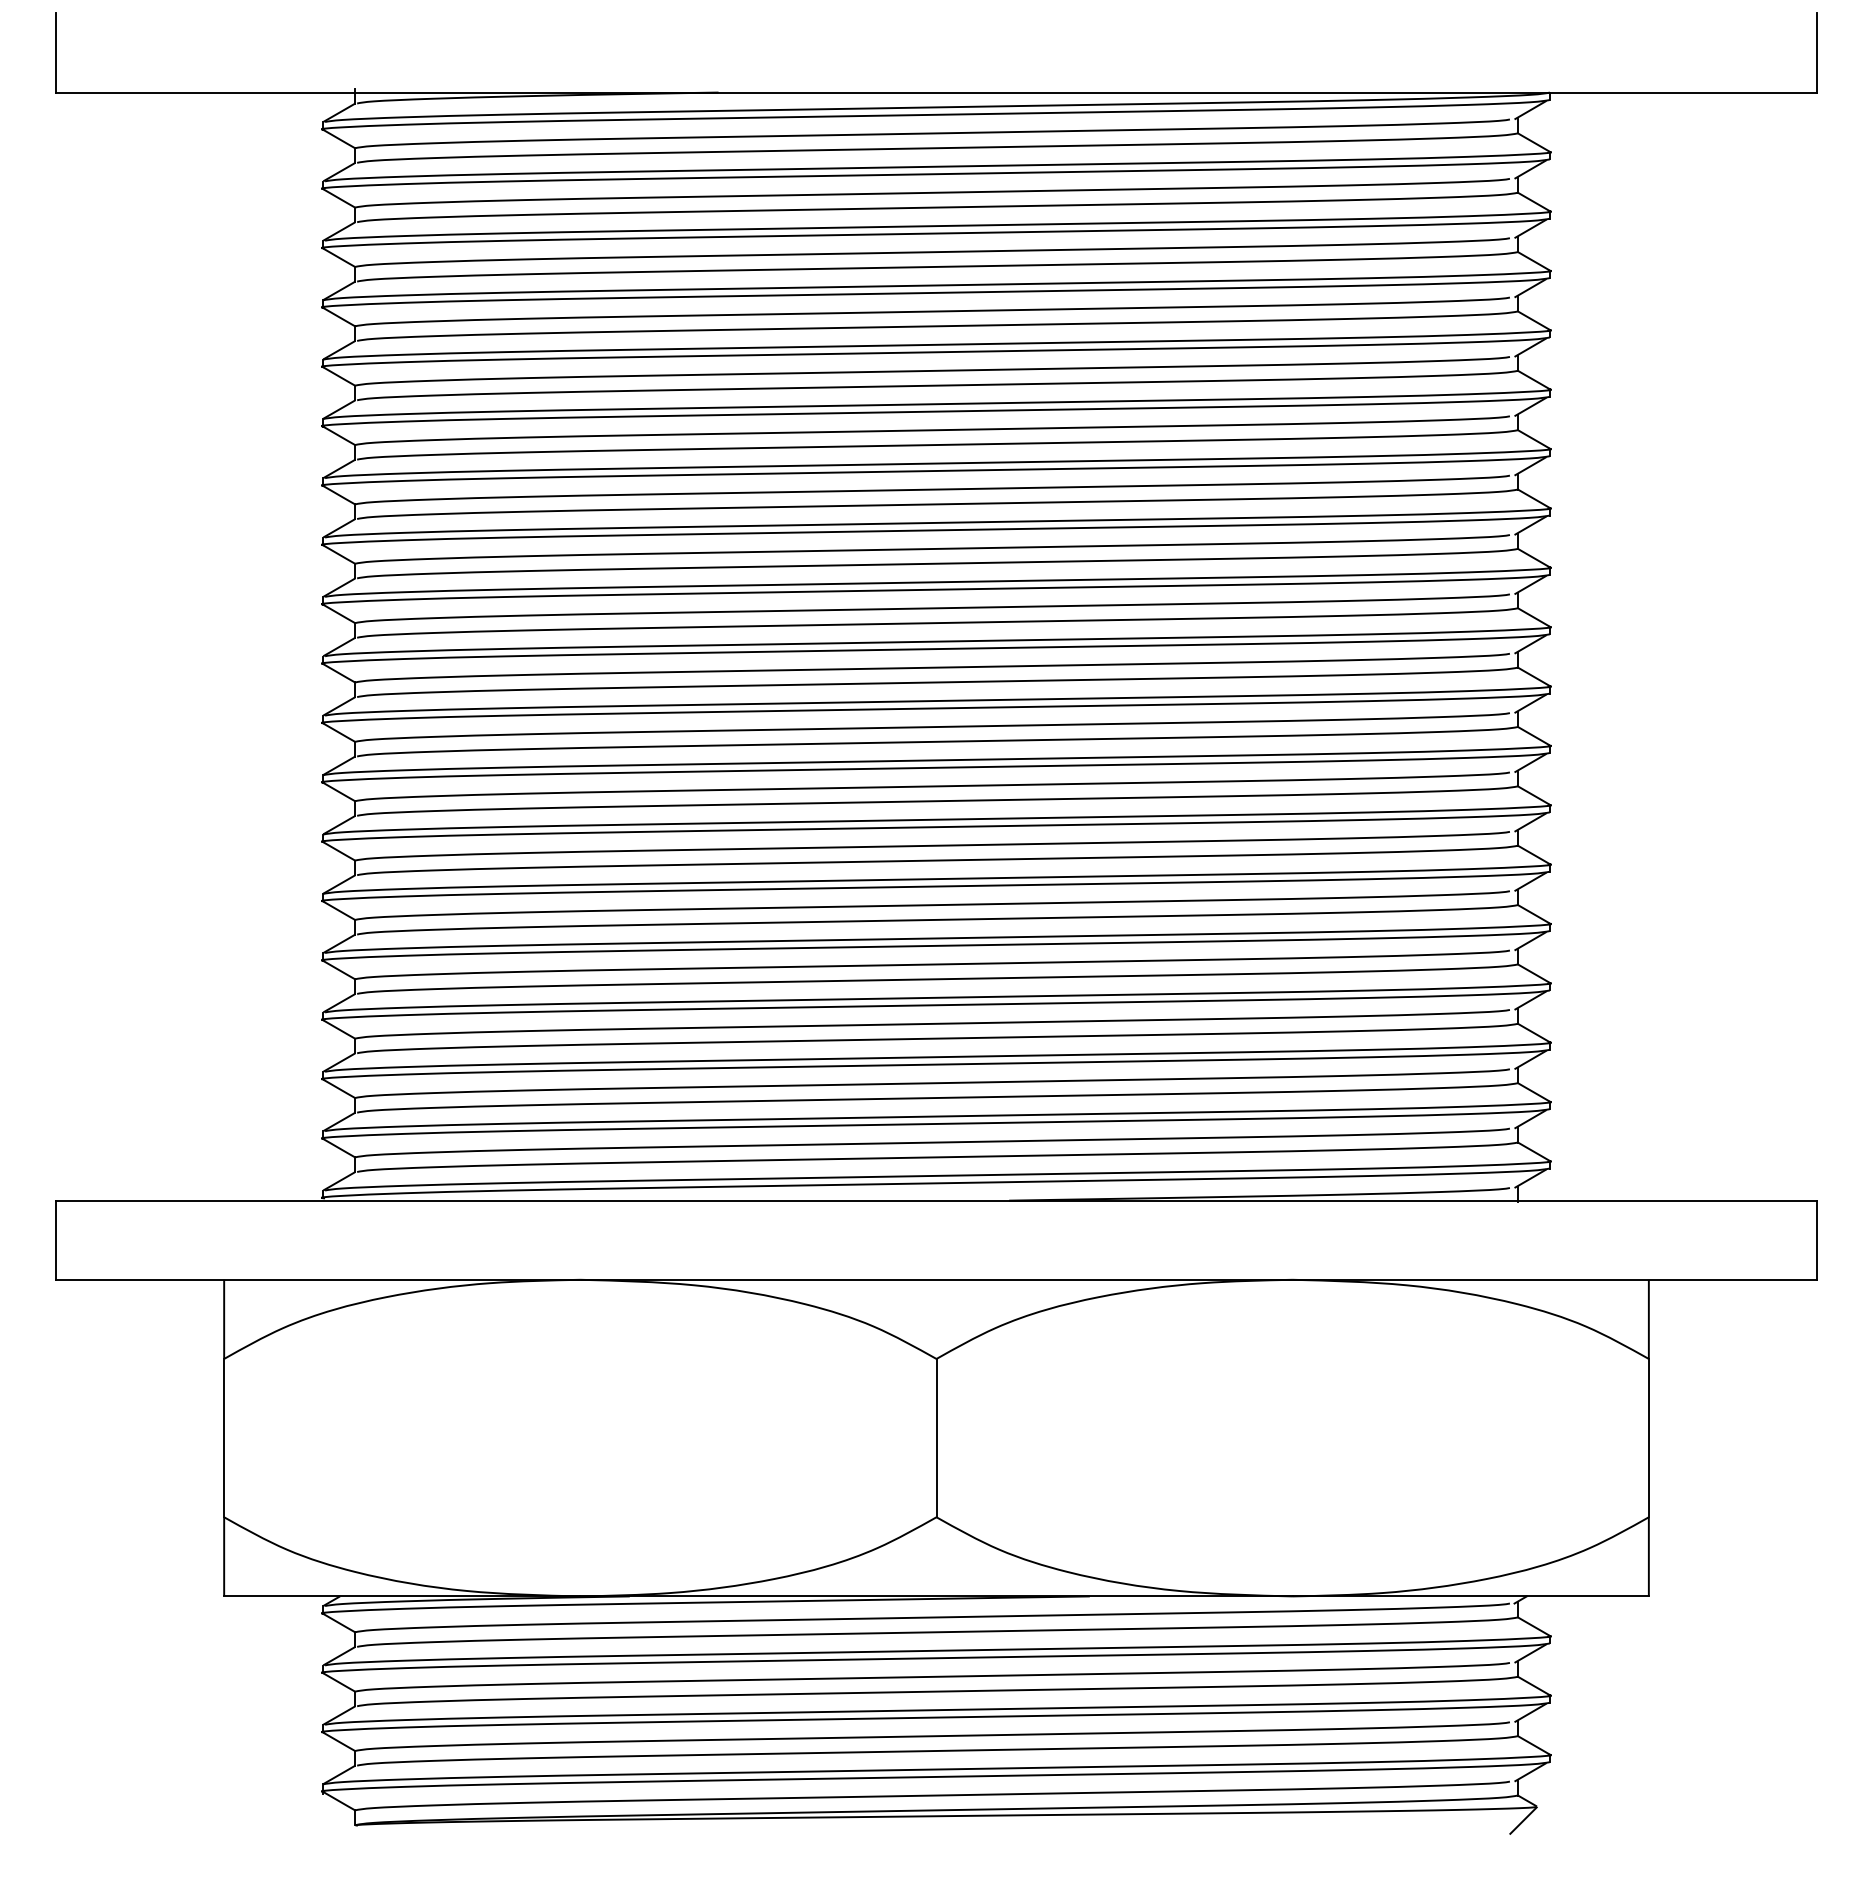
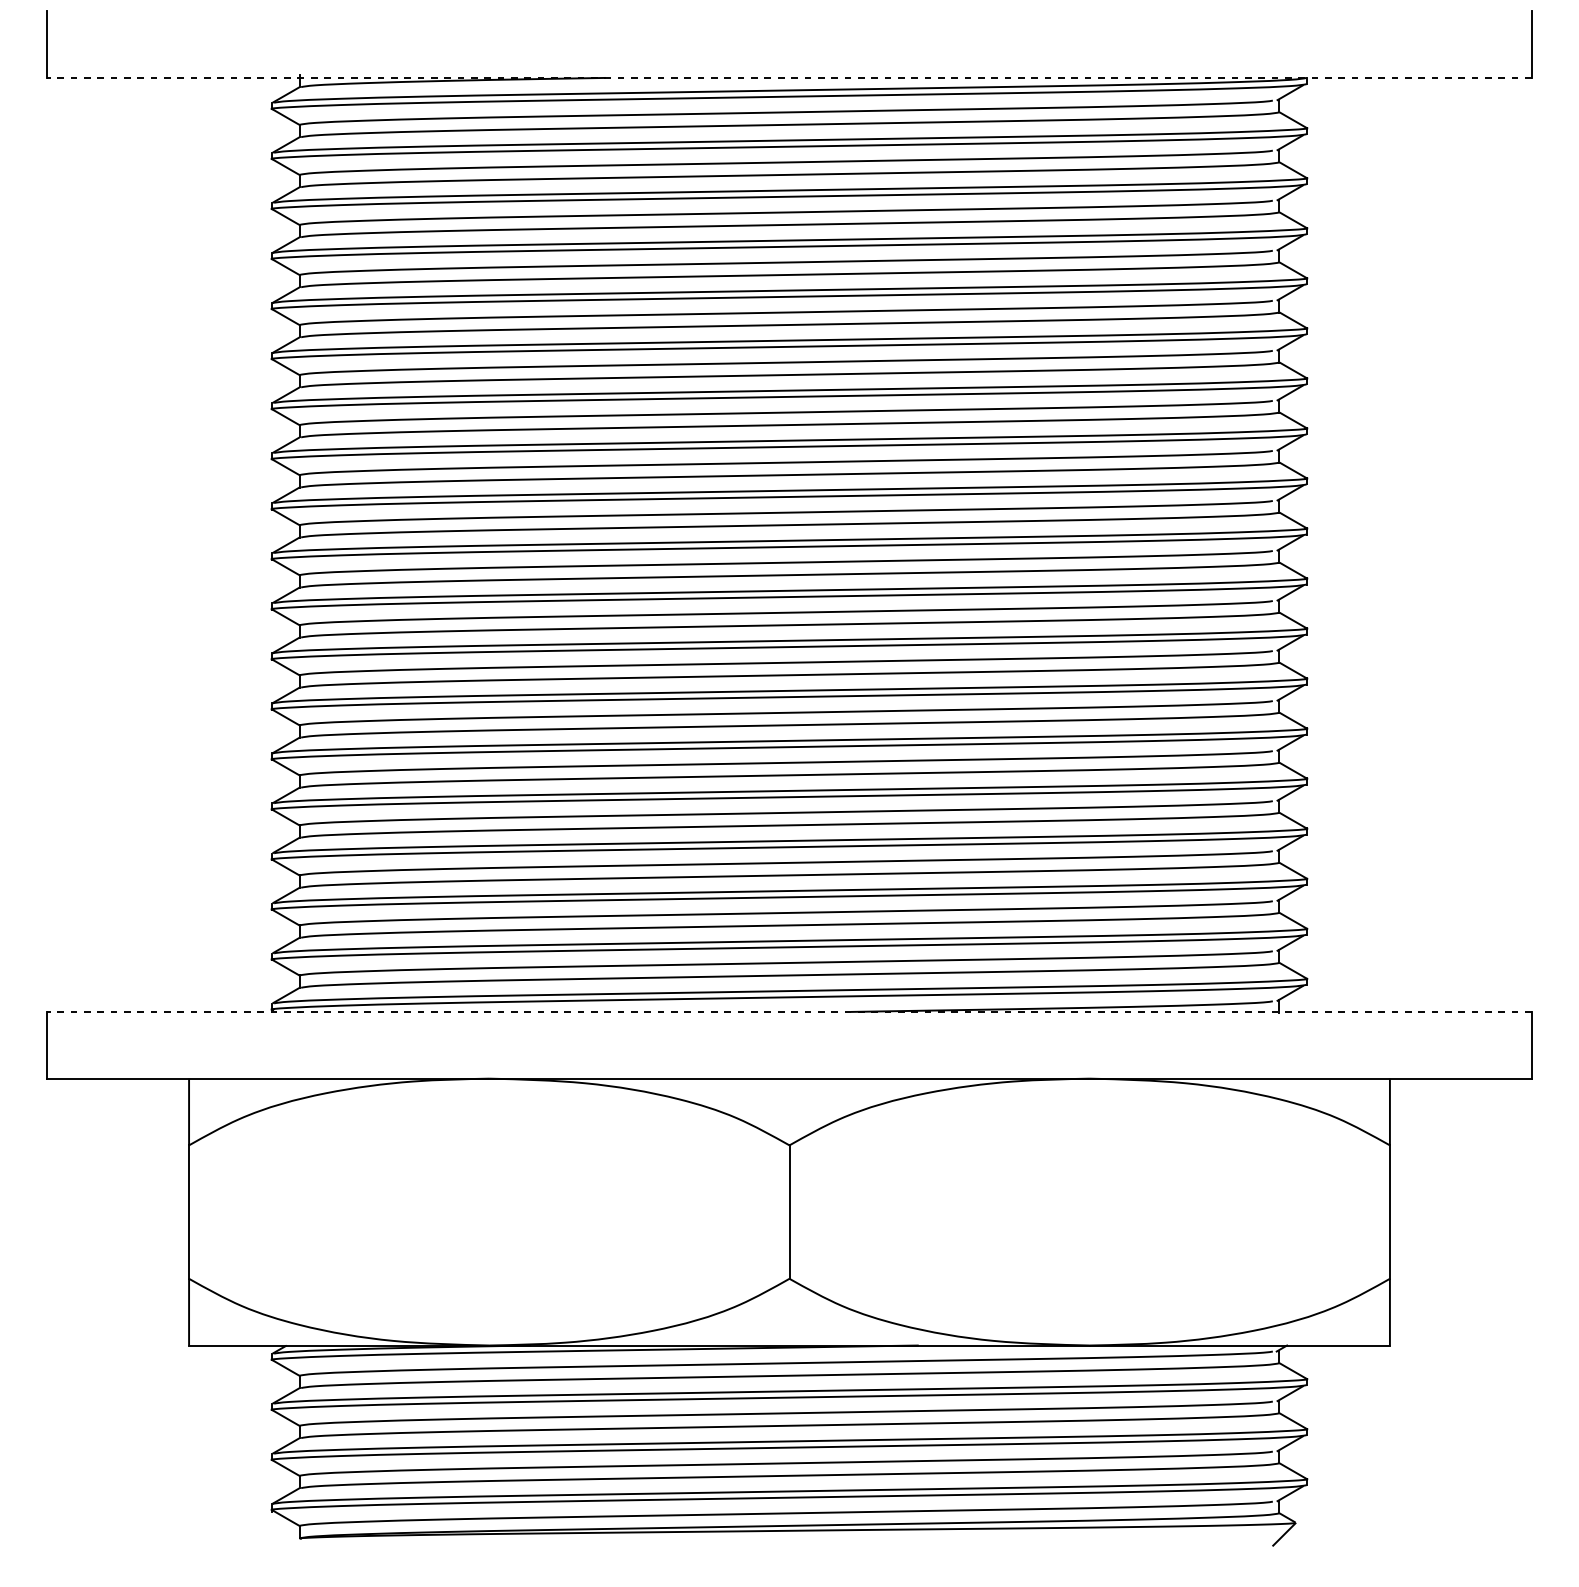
line: (936, 92) -> (789, 77), solid -> dashed
line: (936, 1200) -> (789, 1011), solid -> dashed

